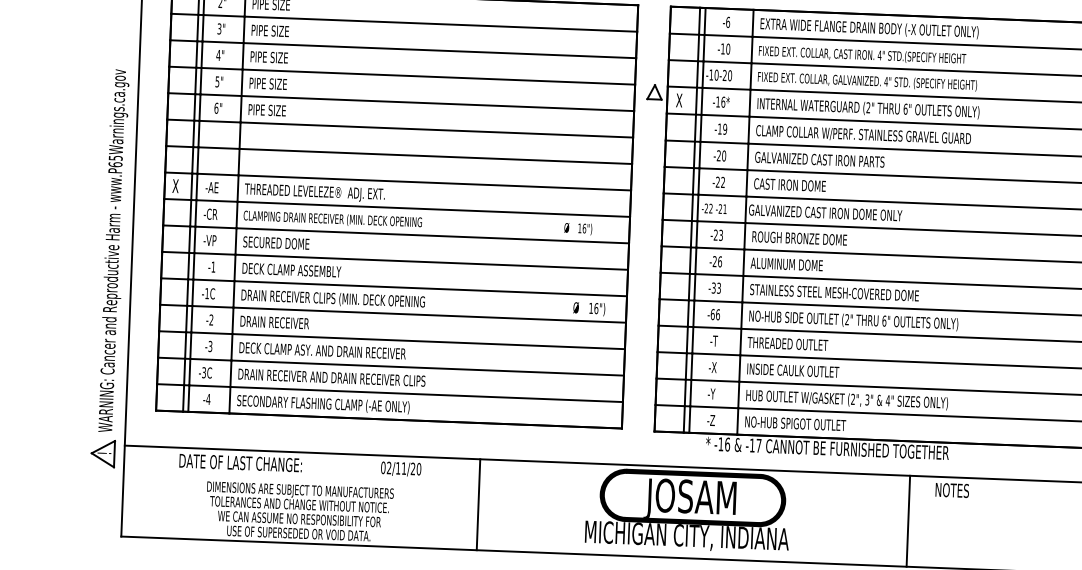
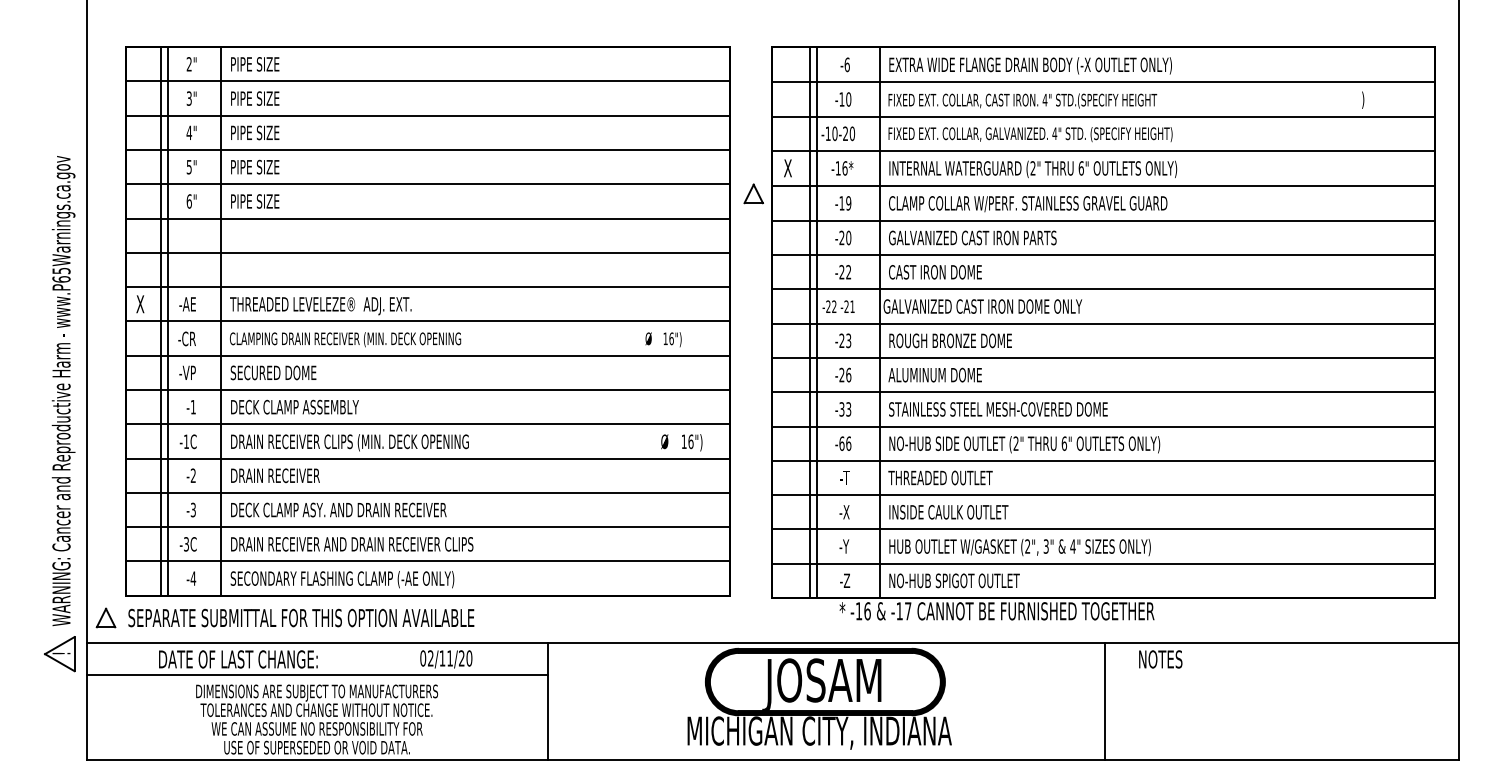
part: (654, 91) -> (753, 193), moved
part: (277, 432) -> (284, 617), added
line: (301, 477) -> (317, 674), added

